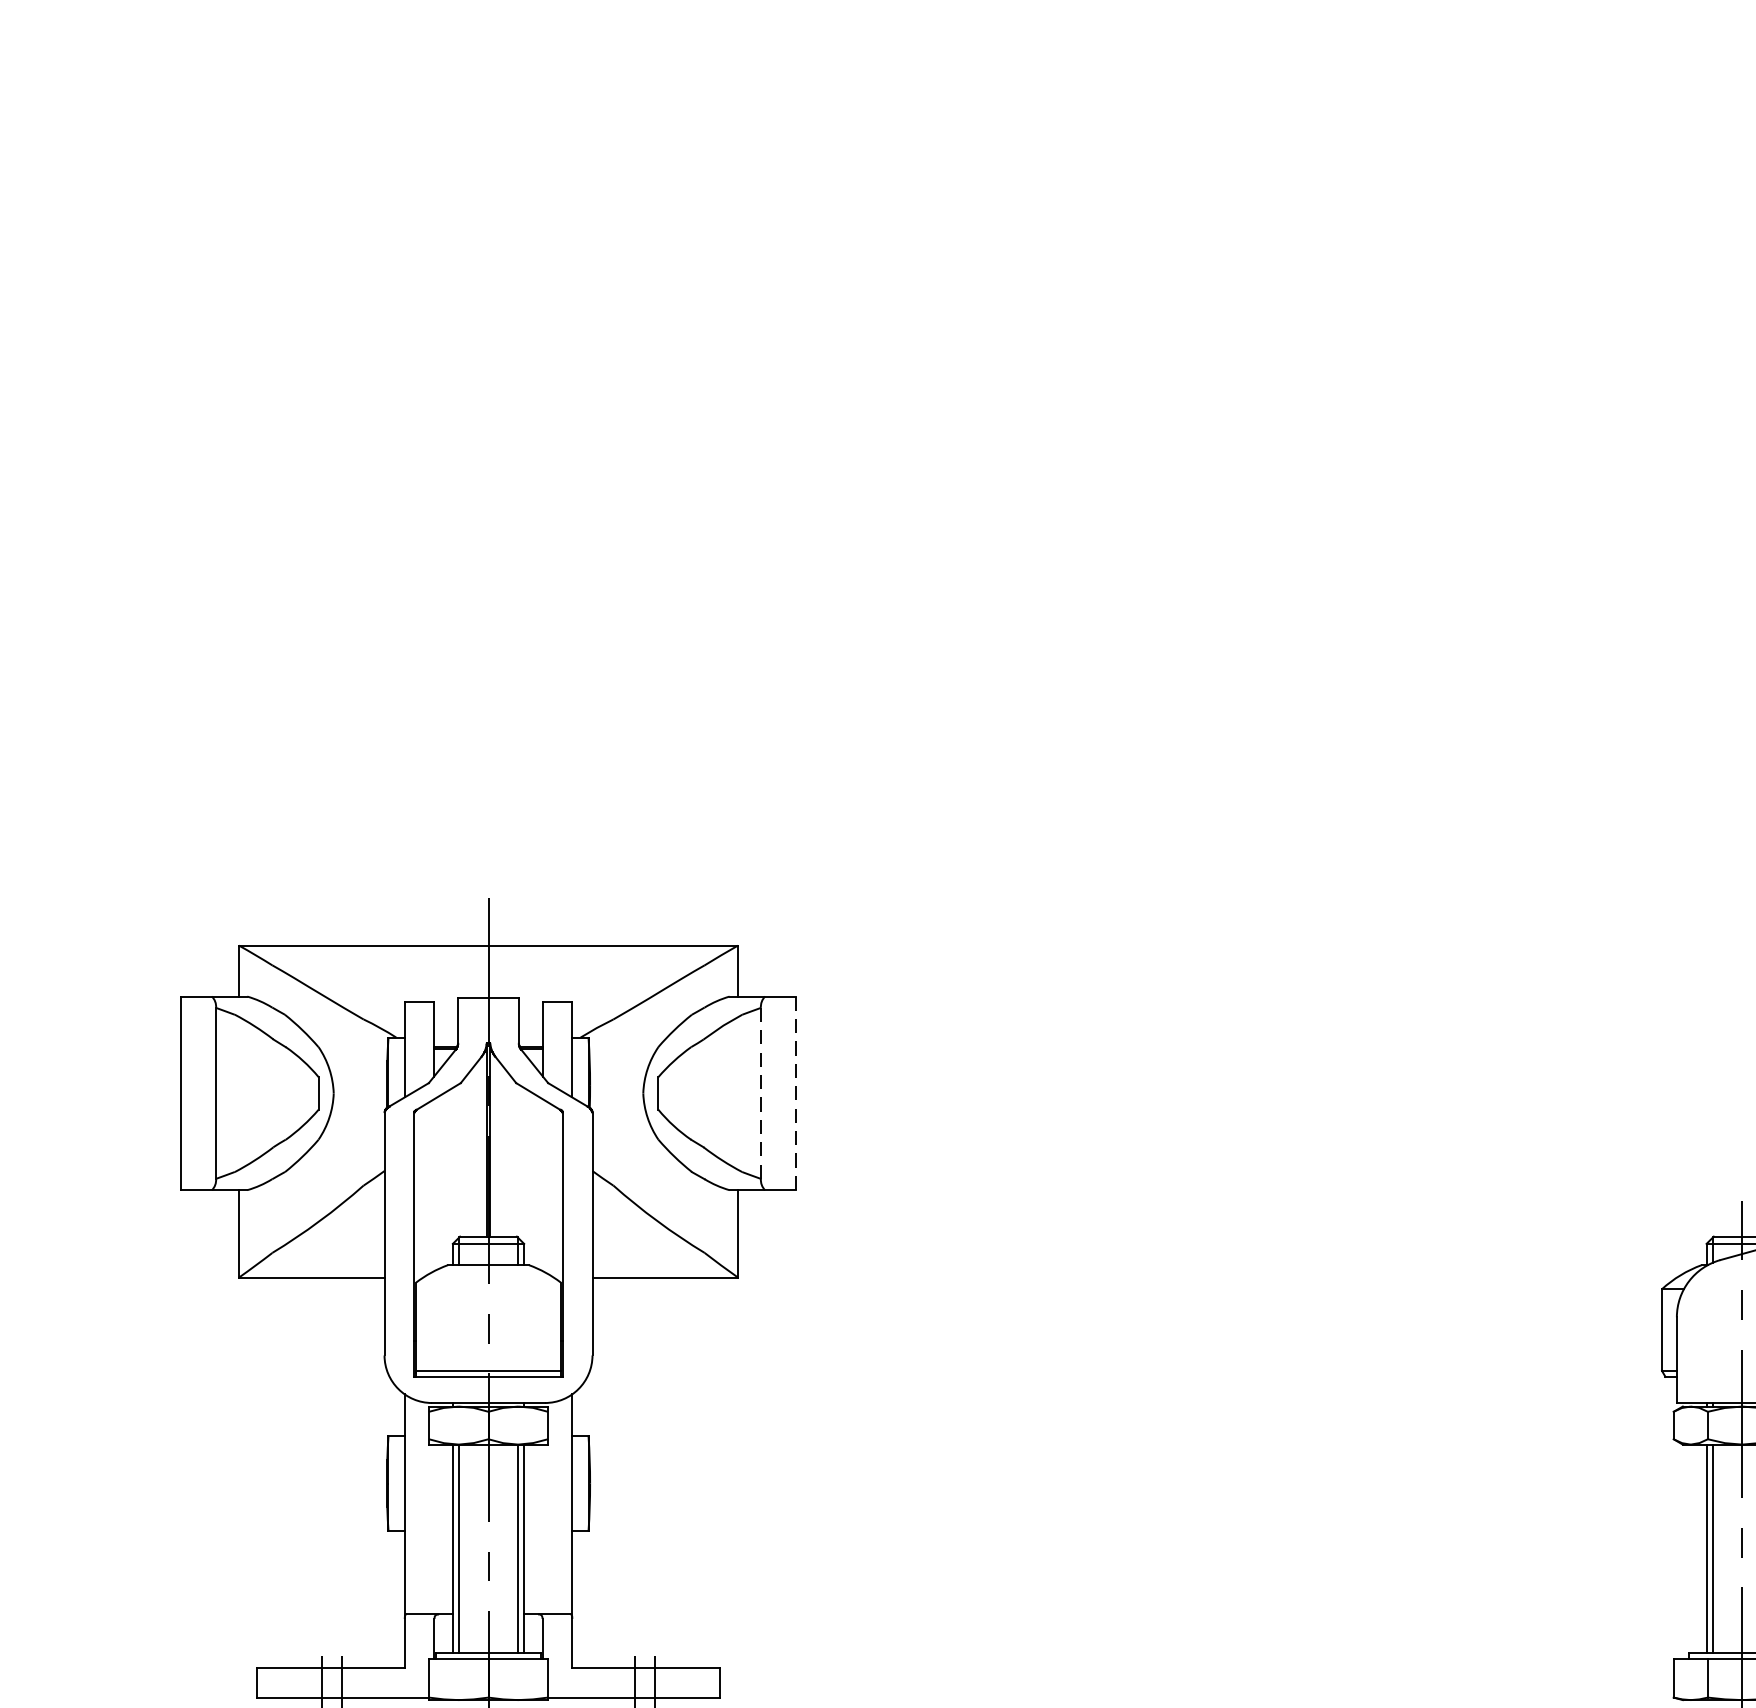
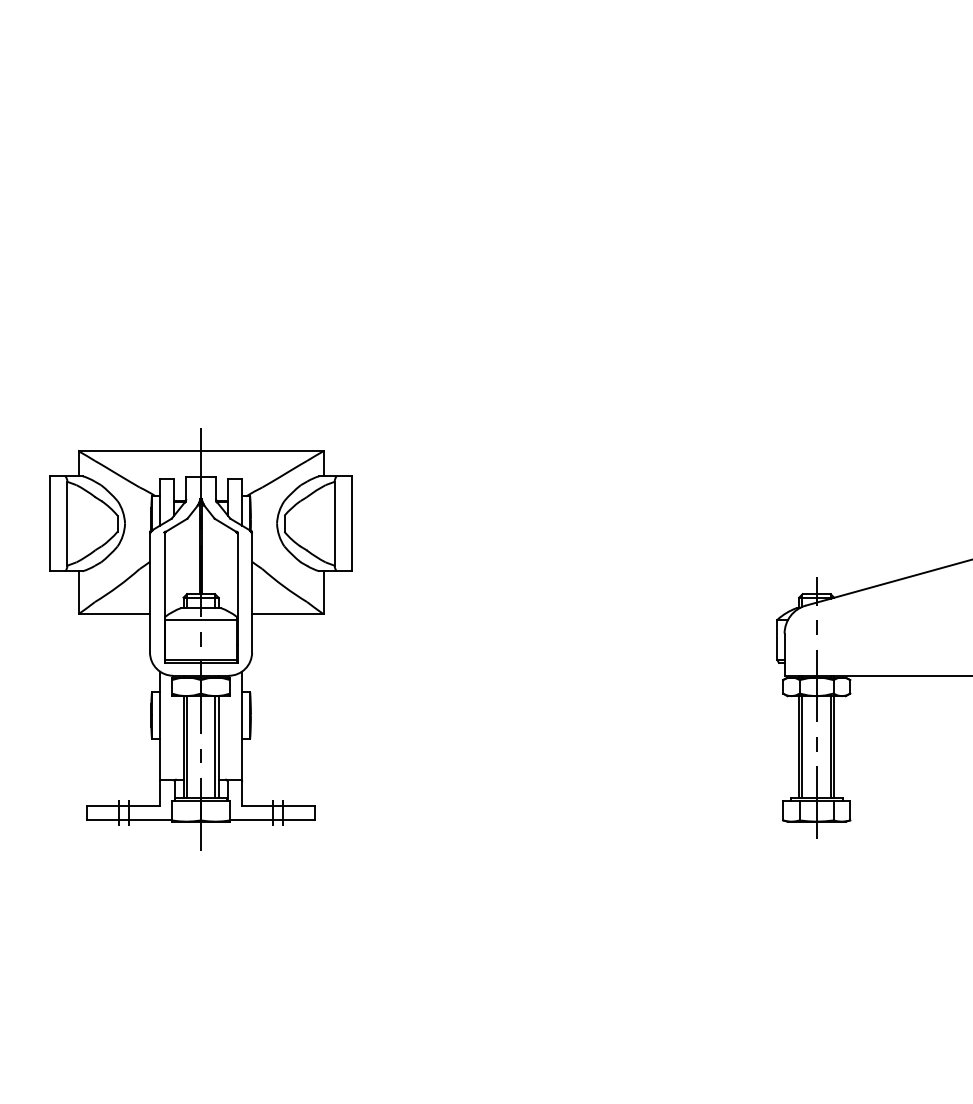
line: (760, 1092) -> (334, 523), dashed -> solid
line: (794, 1092) -> (351, 523), dashed -> solid
line: (487, 1288) -> (200, 619), added

